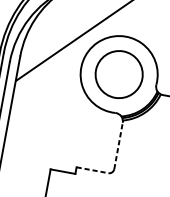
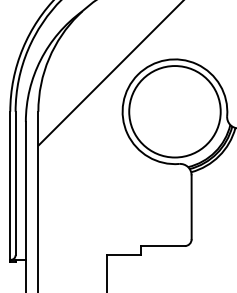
circle: (118, 74) -> (174, 111), size x1.43
line: (118, 146) -> (191, 207), dashed -> solid
line: (92, 170) -> (162, 246), dashed -> solid

